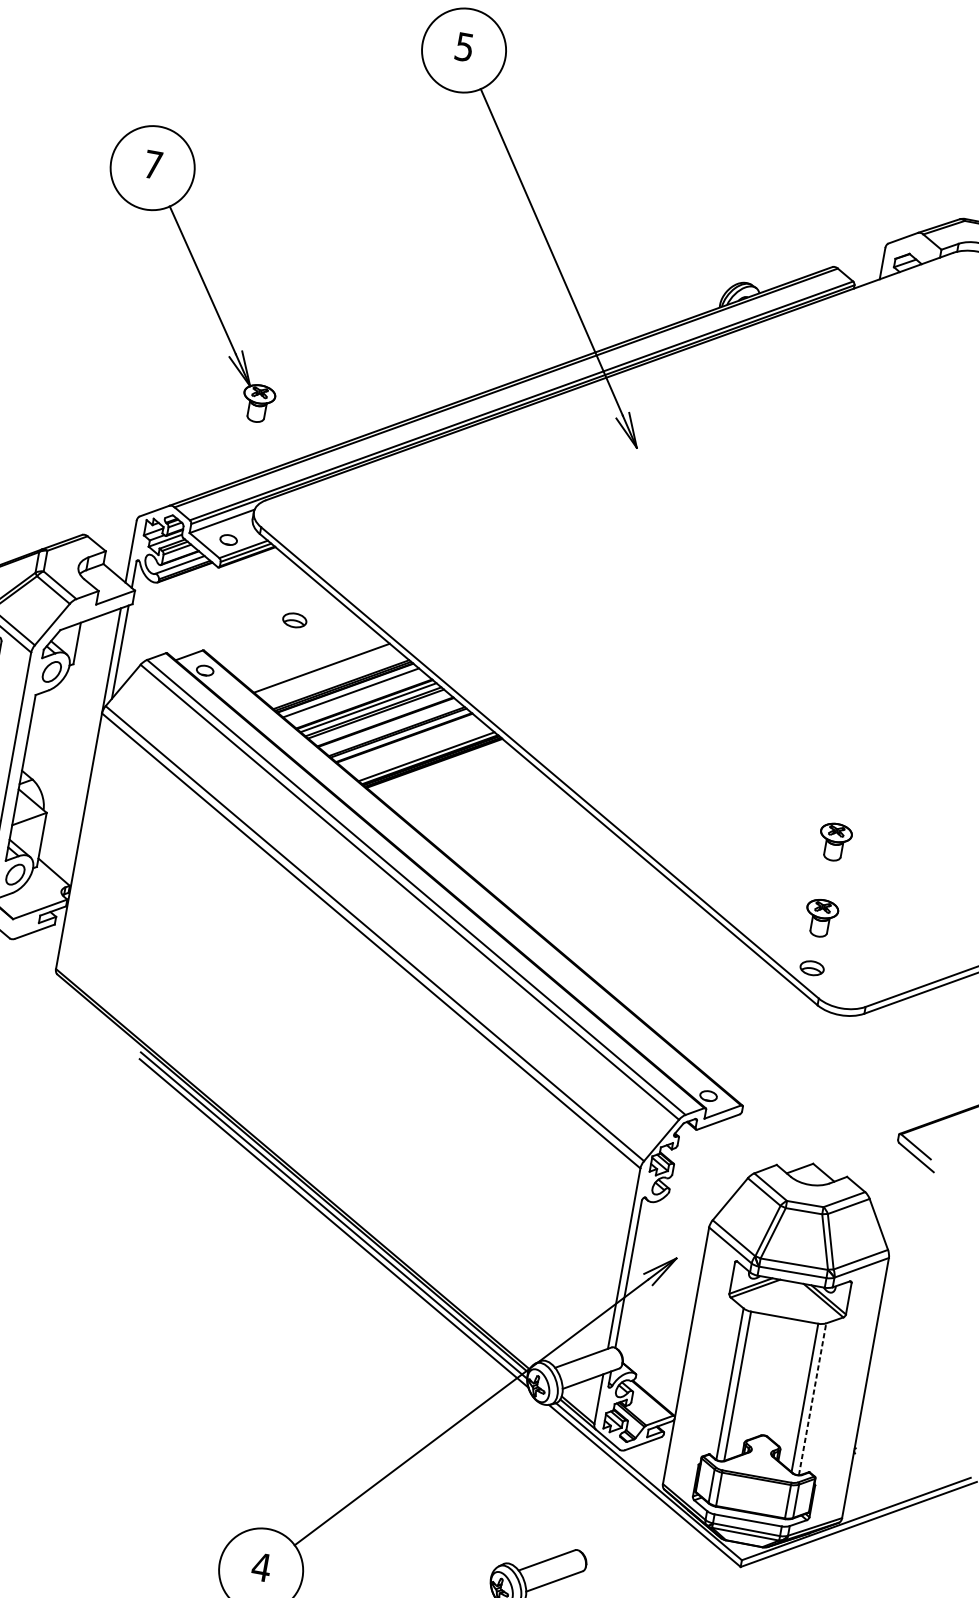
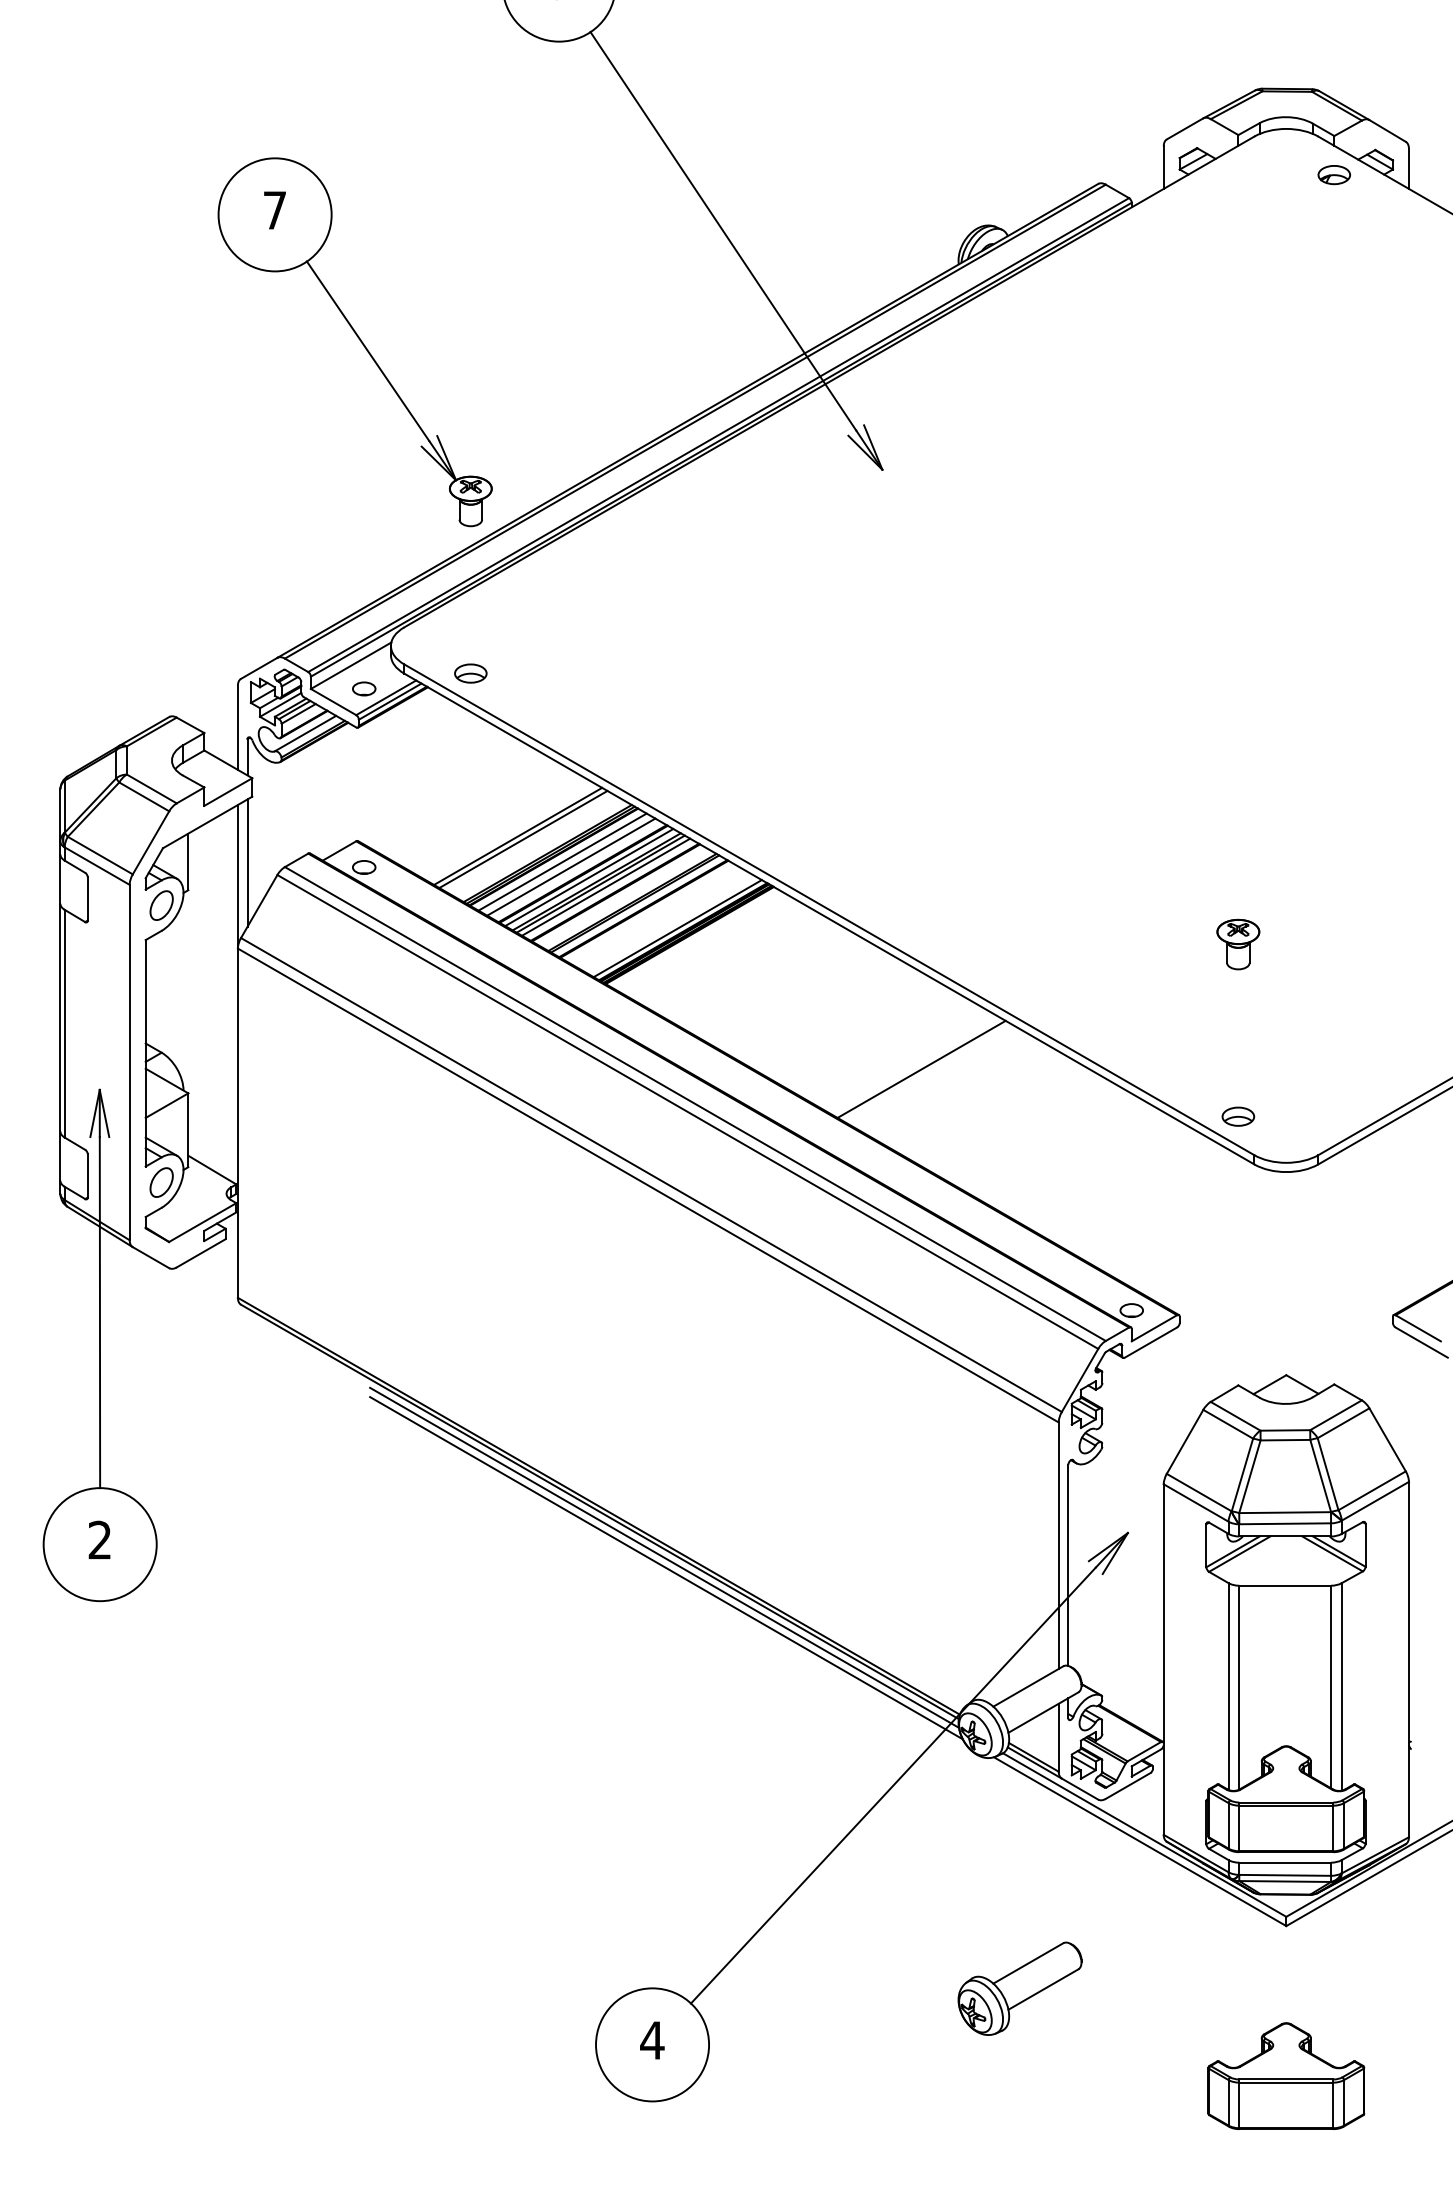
part: (193, 272) -> (354, 342), moved
part: (294, 620) -> (470, 673), moved
line: (325, 671) -> (523, 839), added
line: (357, 697) -> (571, 866), added
line: (379, 716) -> (606, 886), added
line: (586, 891) -> (921, 1068), added
part: (821, 918) -> (1238, 1048), removed
line: (812, 1398) -> (1341, 1686), dashed -> solid

